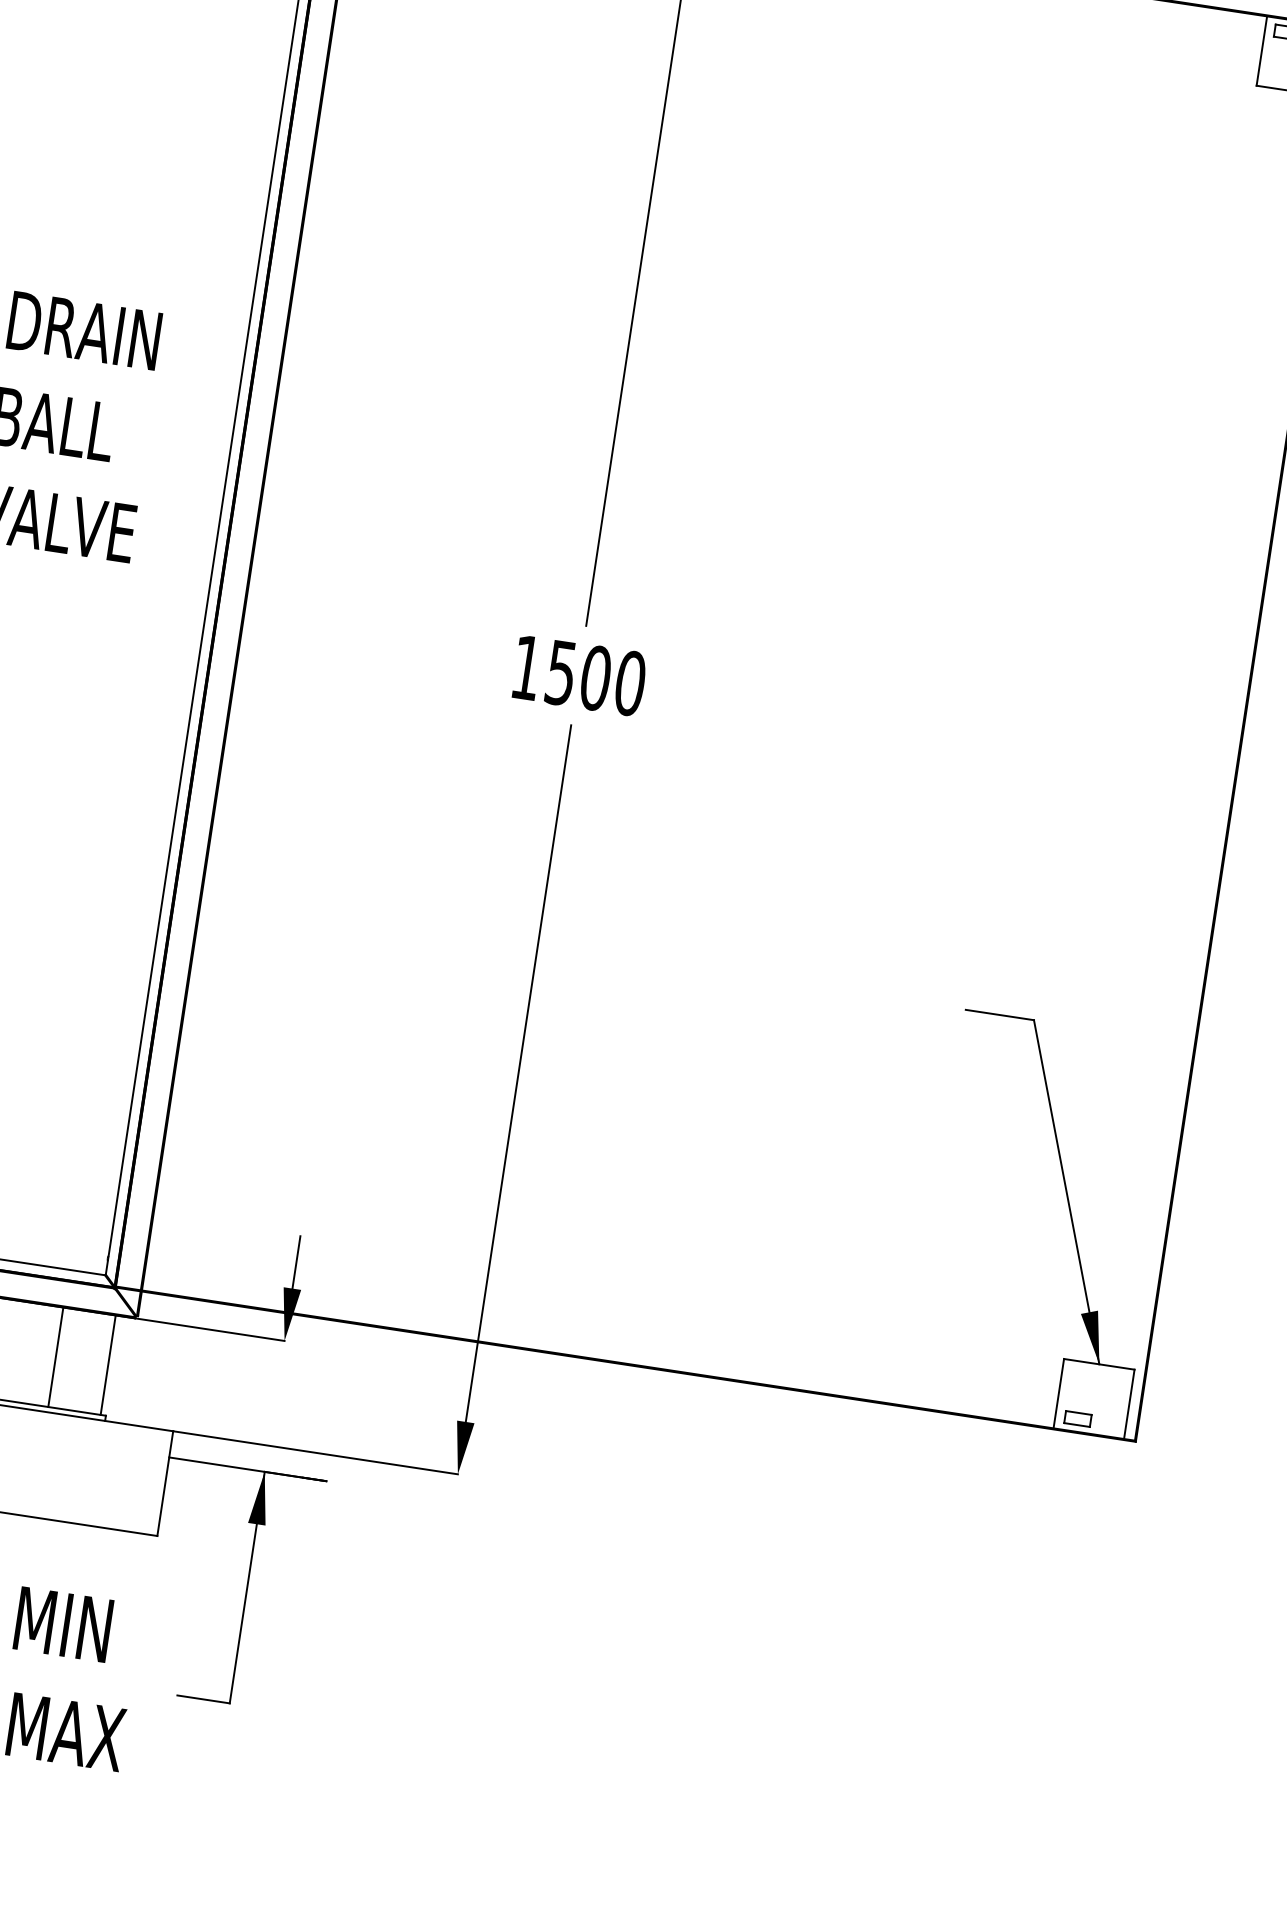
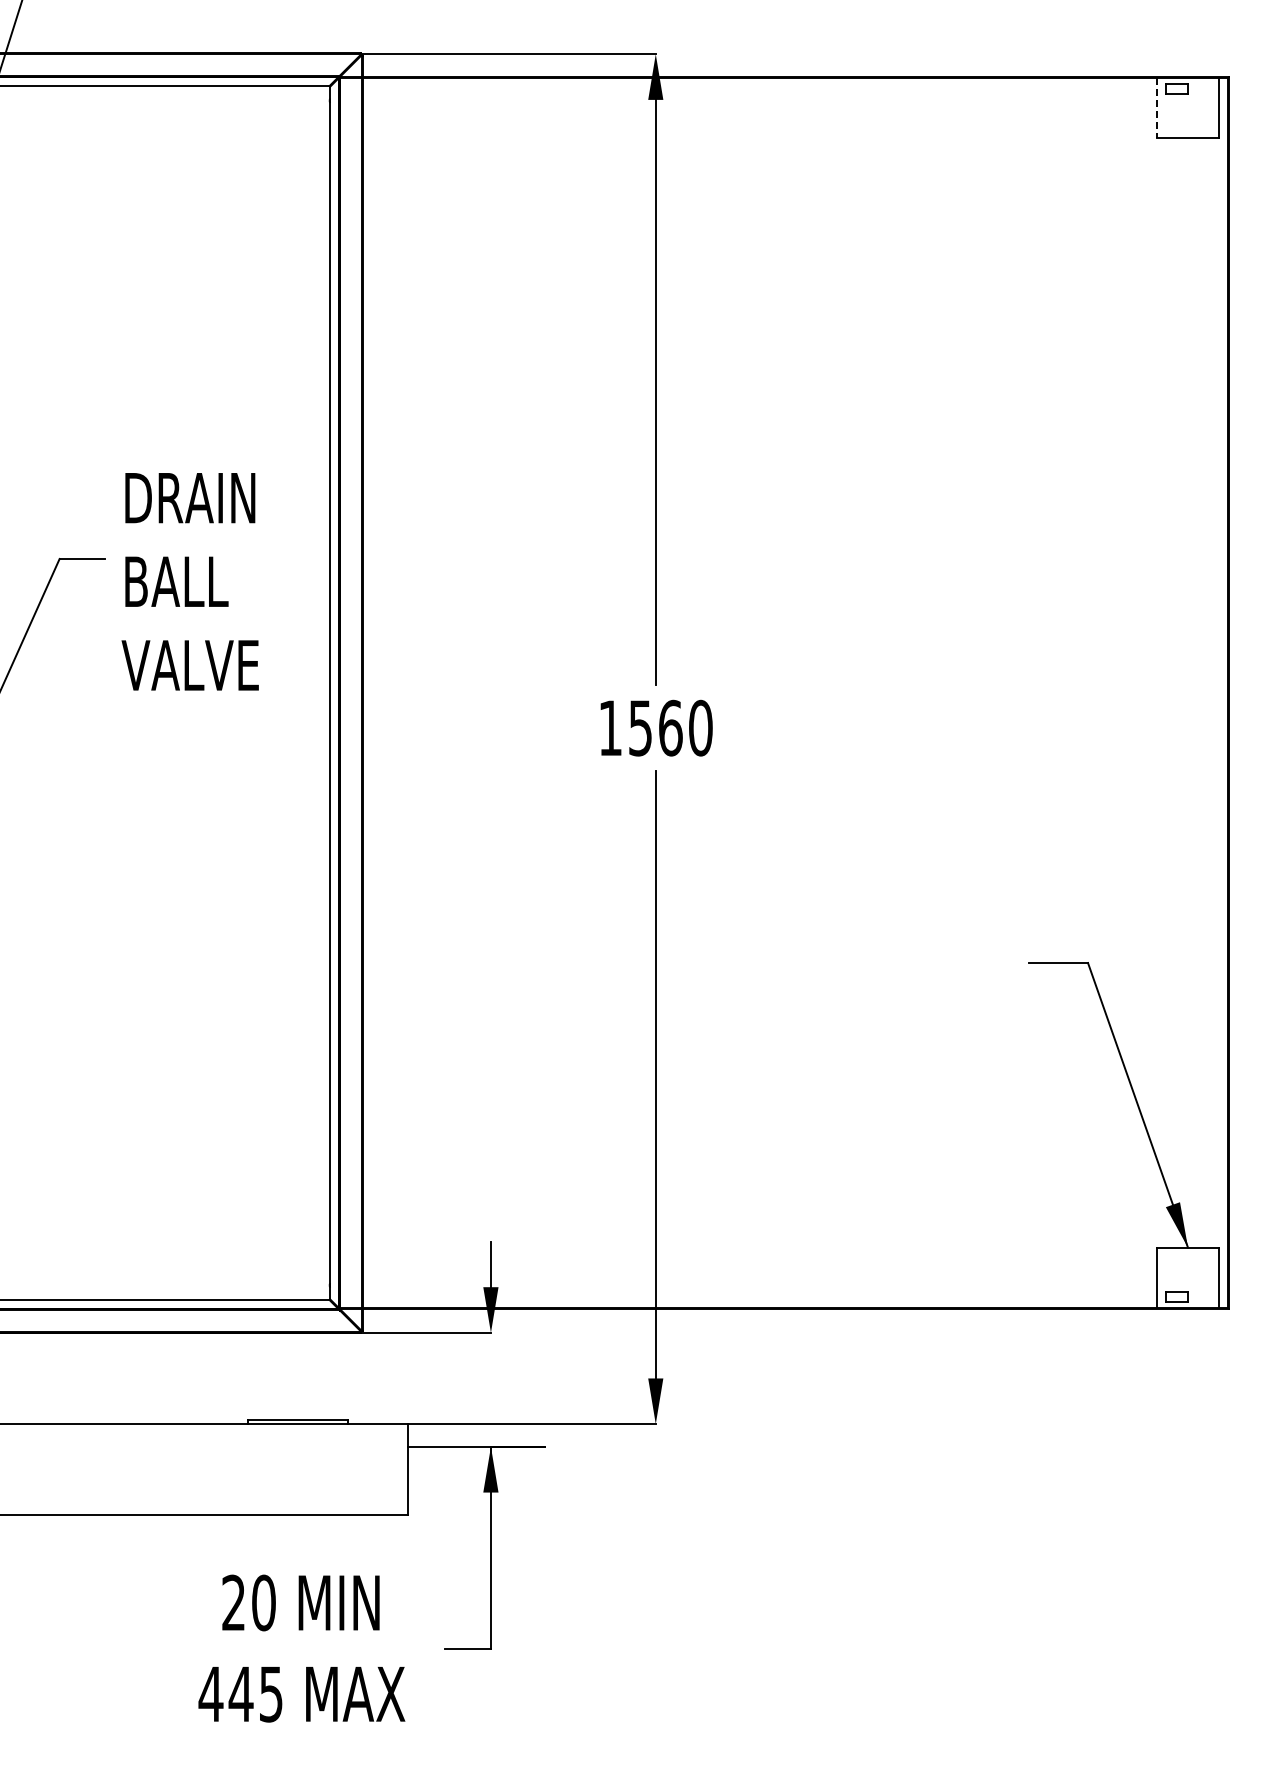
line: (1262, 51) -> (1157, 108), solid -> dashed
text: (595, 677) -> (670, 727), 1500 -> 1560
line: (56, 1356) -> (298, 1375), removed
line: (107, 1364) -> (343, 1375), removed

